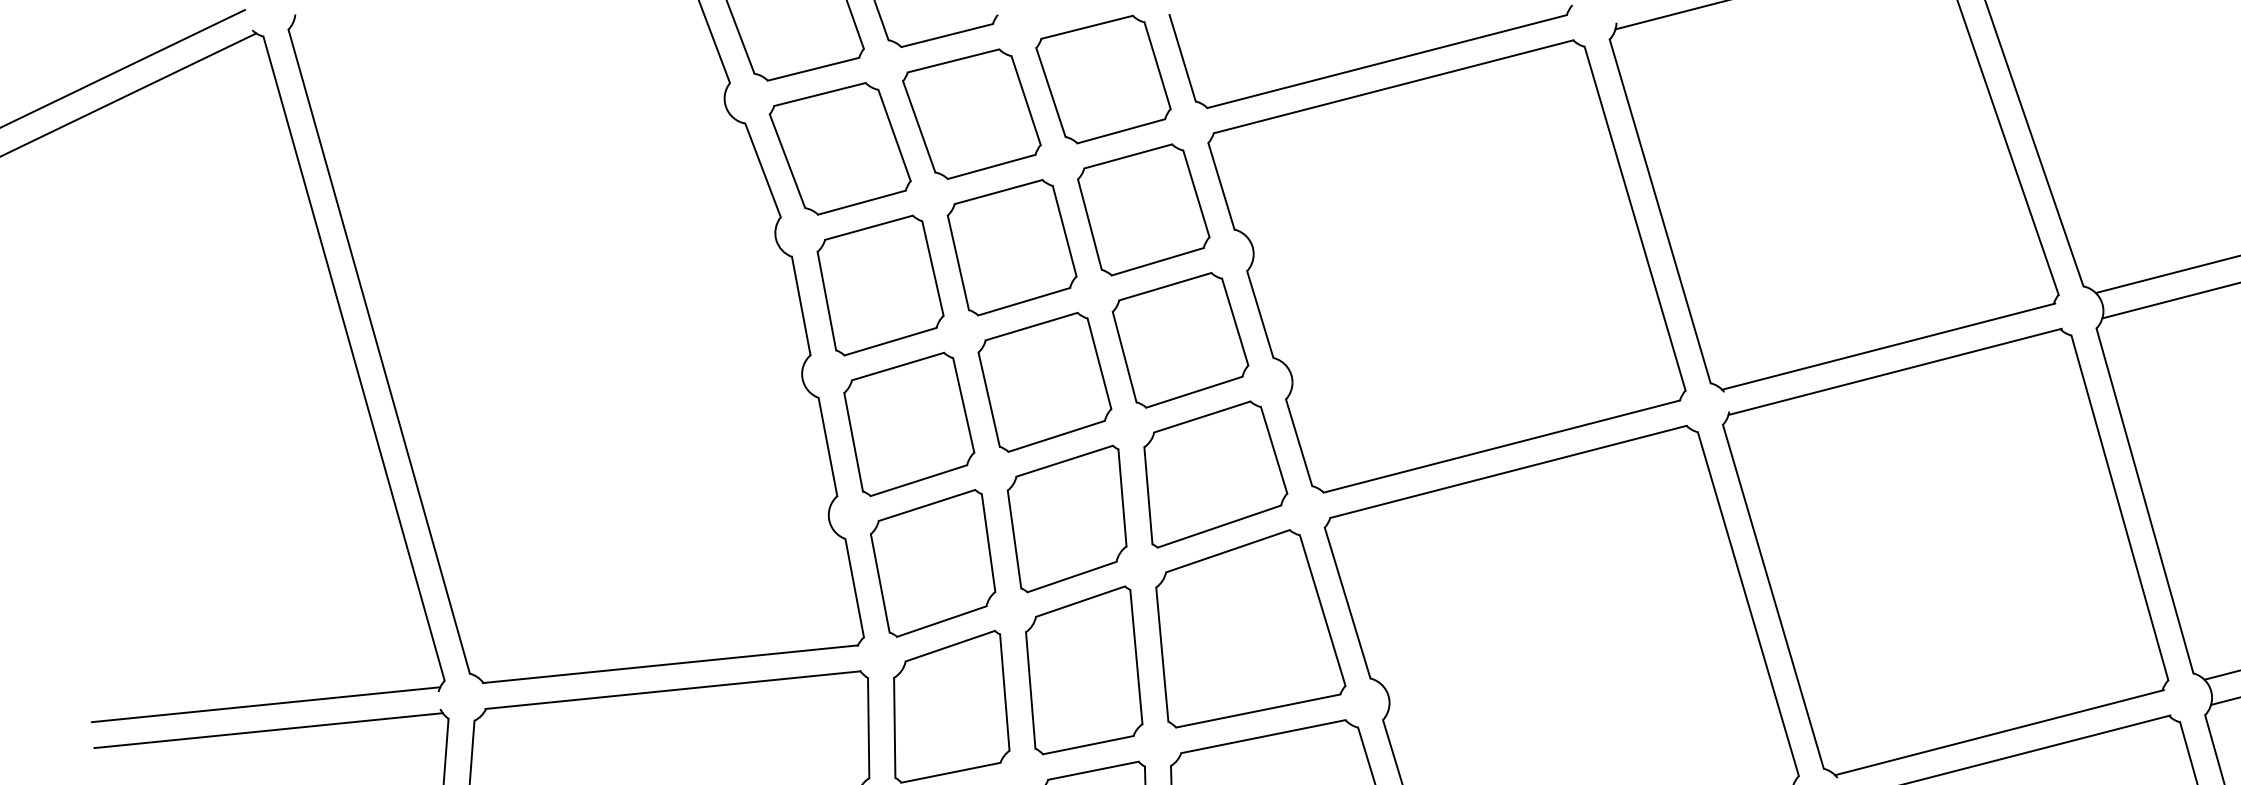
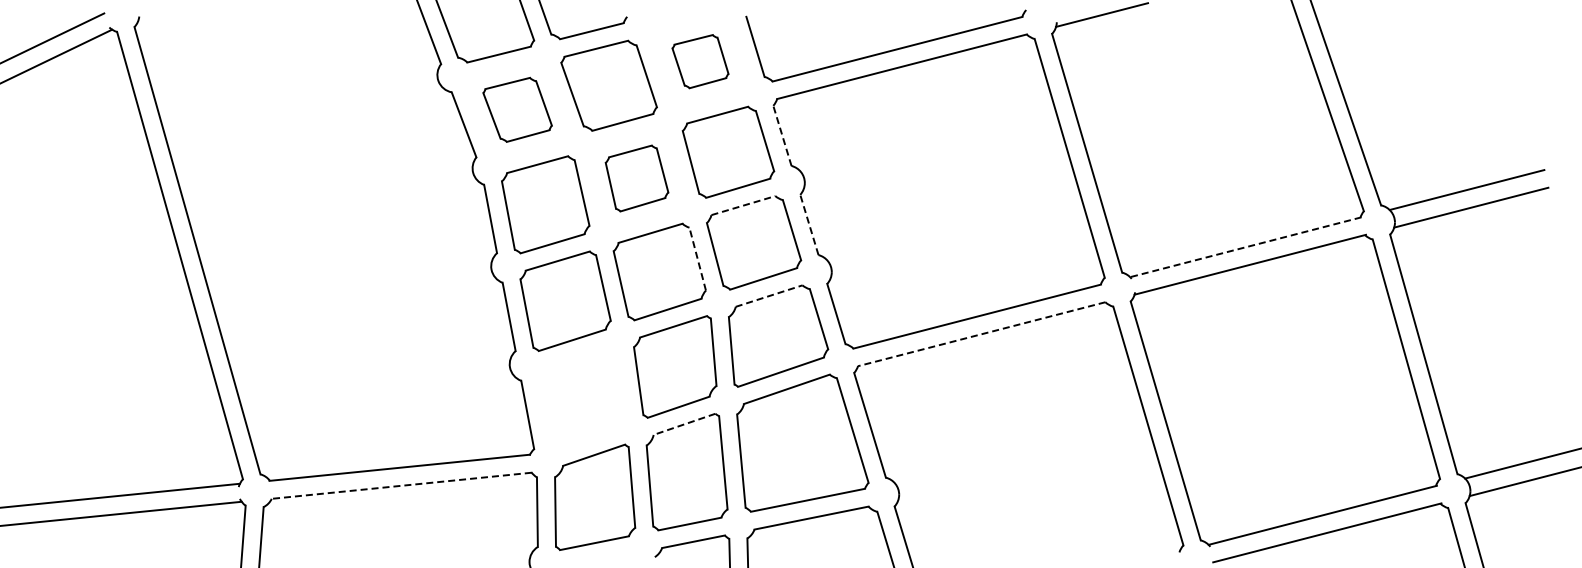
part: (1103, 79) -> (700, 61), size x0.6
part: (839, 148) -> (517, 109), size x0.7
line: (1221, 185) -> (782, 135), solid -> dashed
part: (1011, 247) -> (636, 178), size x0.7
line: (1165, 286) -> (743, 205), solid -> dashed
line: (1260, 313) -> (809, 224), solid -> dashed
line: (1888, 347) -> (1245, 247), solid -> dashed
line: (1099, 362) -> (697, 258), solid -> dashed
line: (1202, 416) -> (769, 295), solid -> dashed
line: (1508, 472) -> (981, 334), solid -> dashed
part: (933, 563) -> (582, 397), removed
line: (1080, 601) -> (684, 424), solid -> dashed
line: (672, 689) -> (401, 485), solid -> dashed

